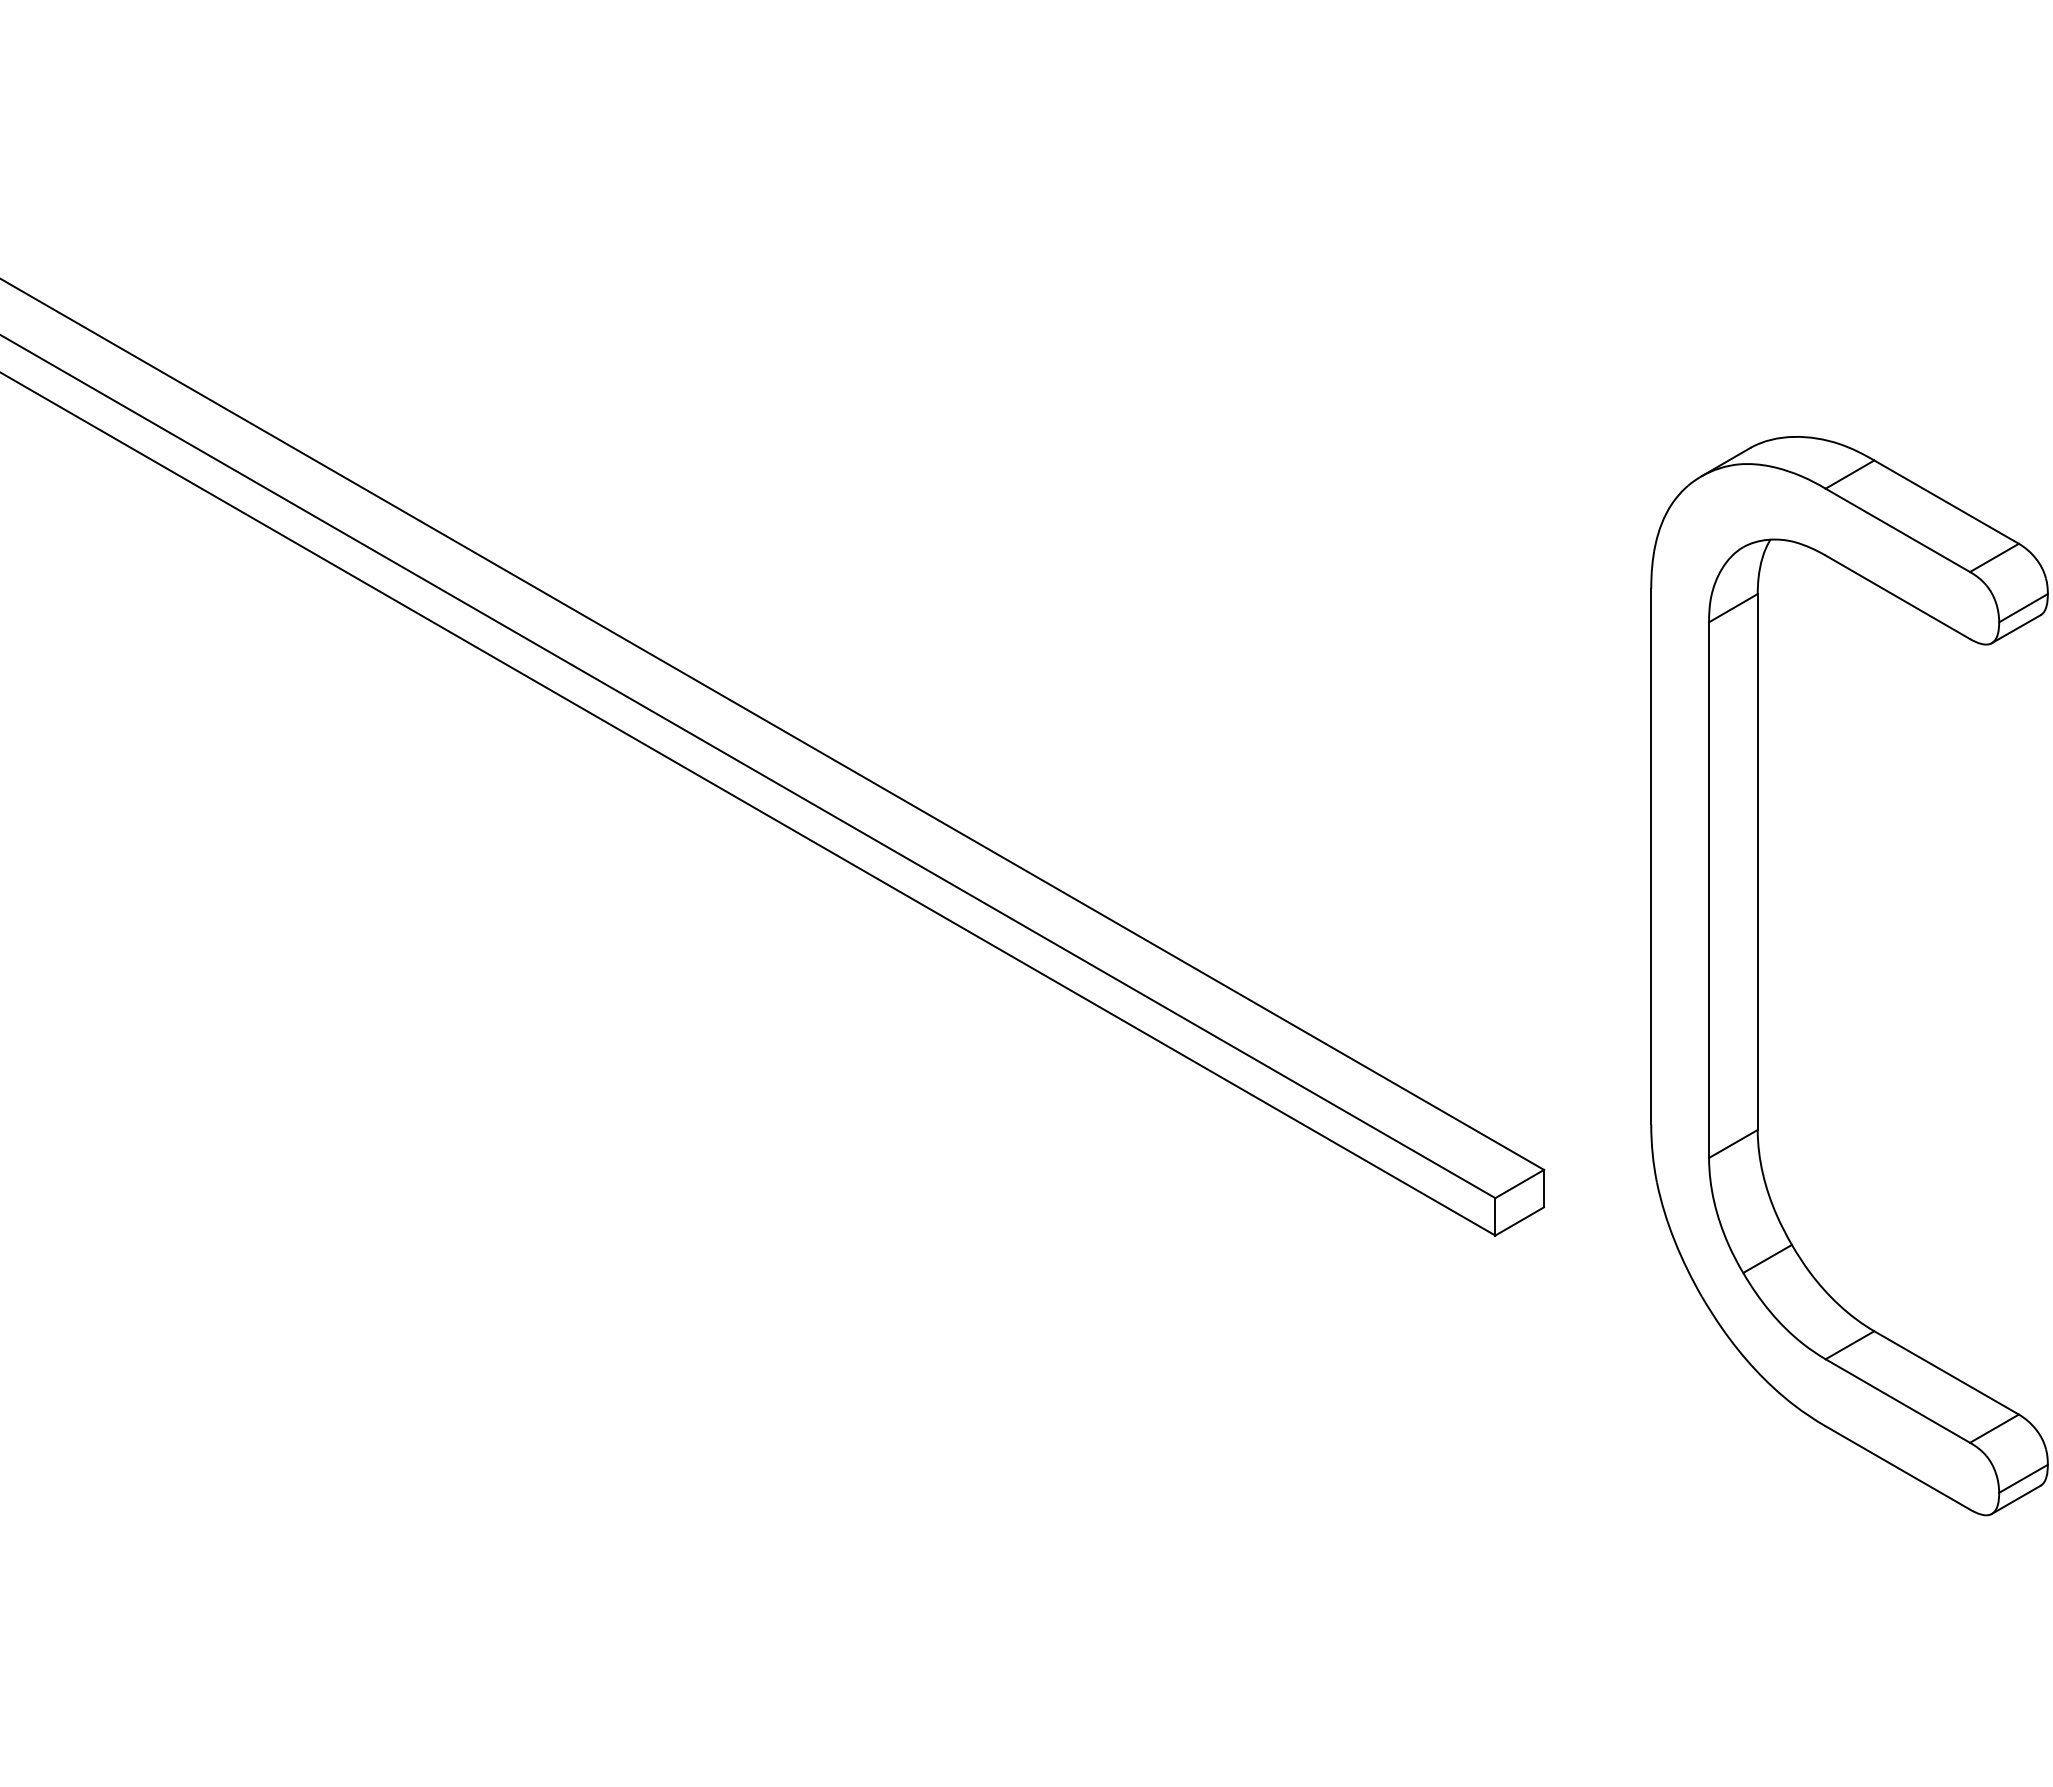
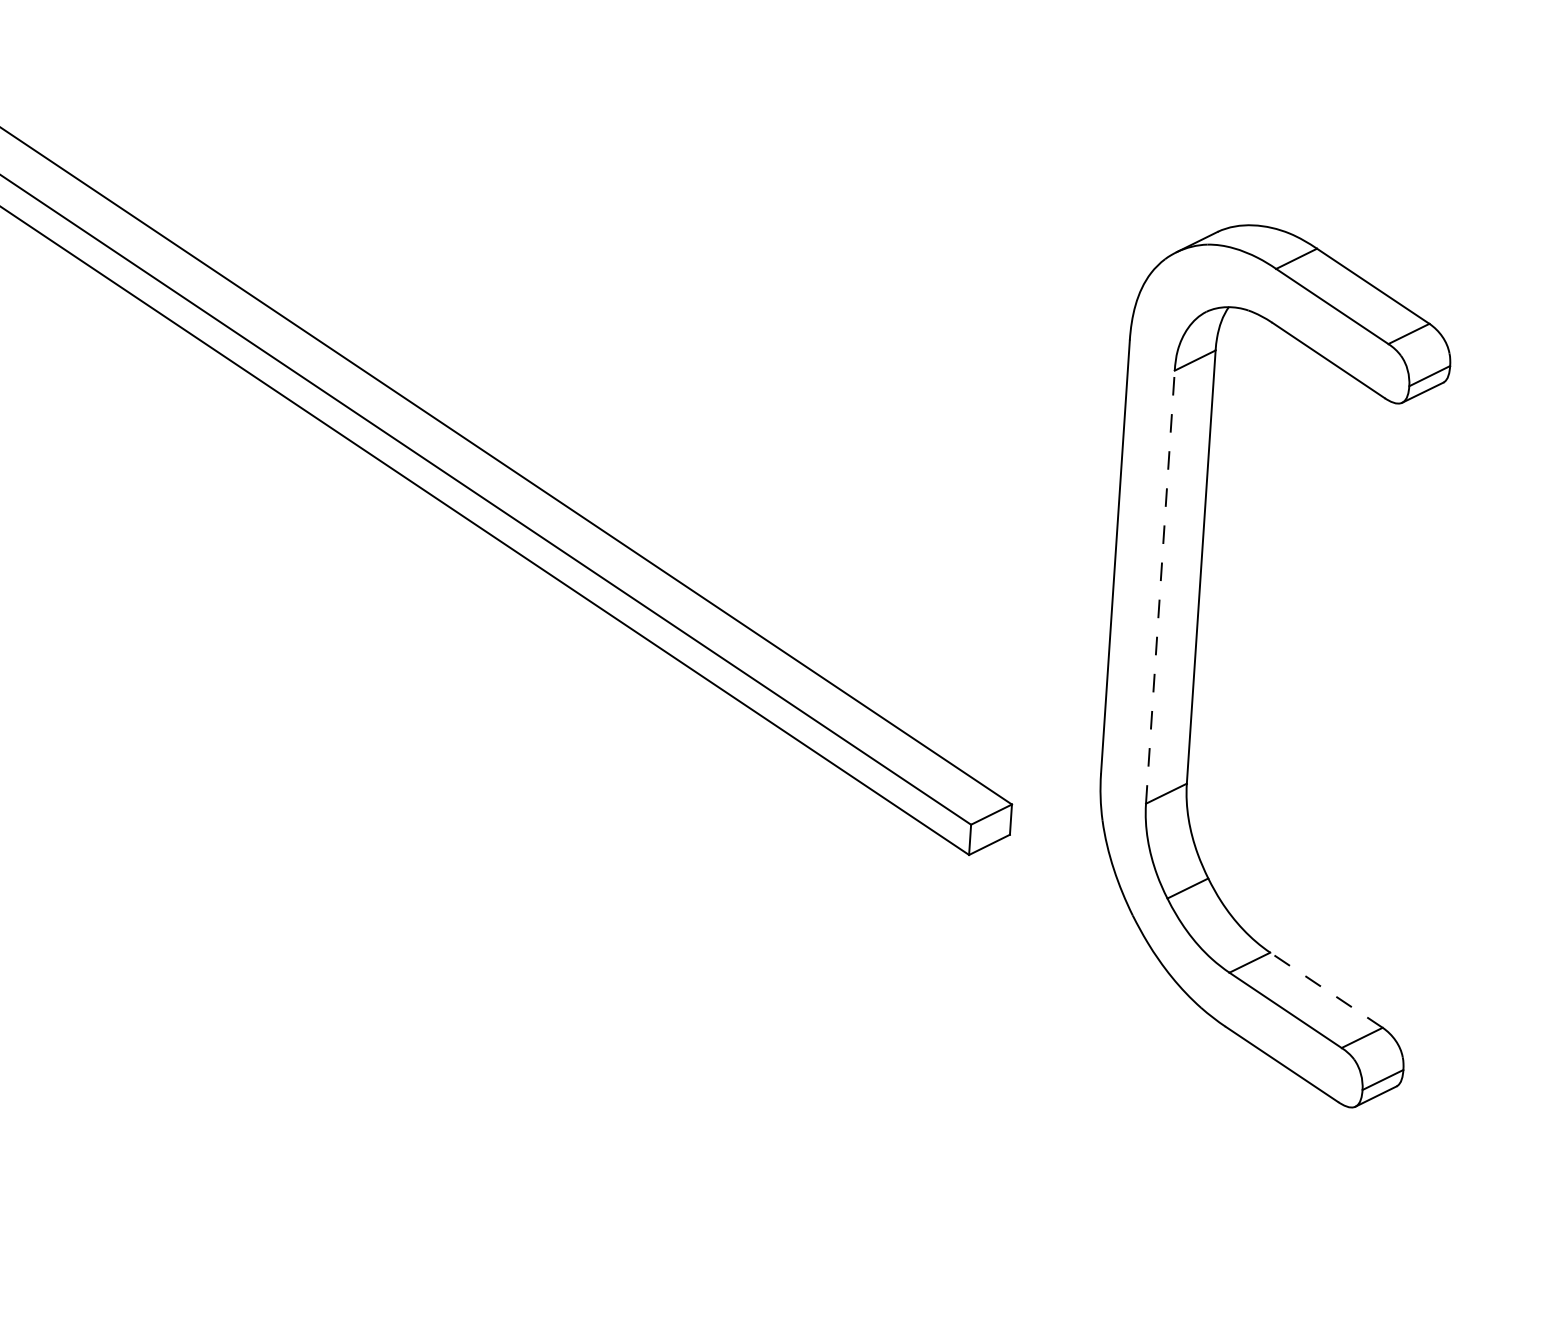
line: (1709, 890) -> (1160, 587), solid -> dashed
line: (1946, 1372) -> (1326, 989), solid -> dashed

